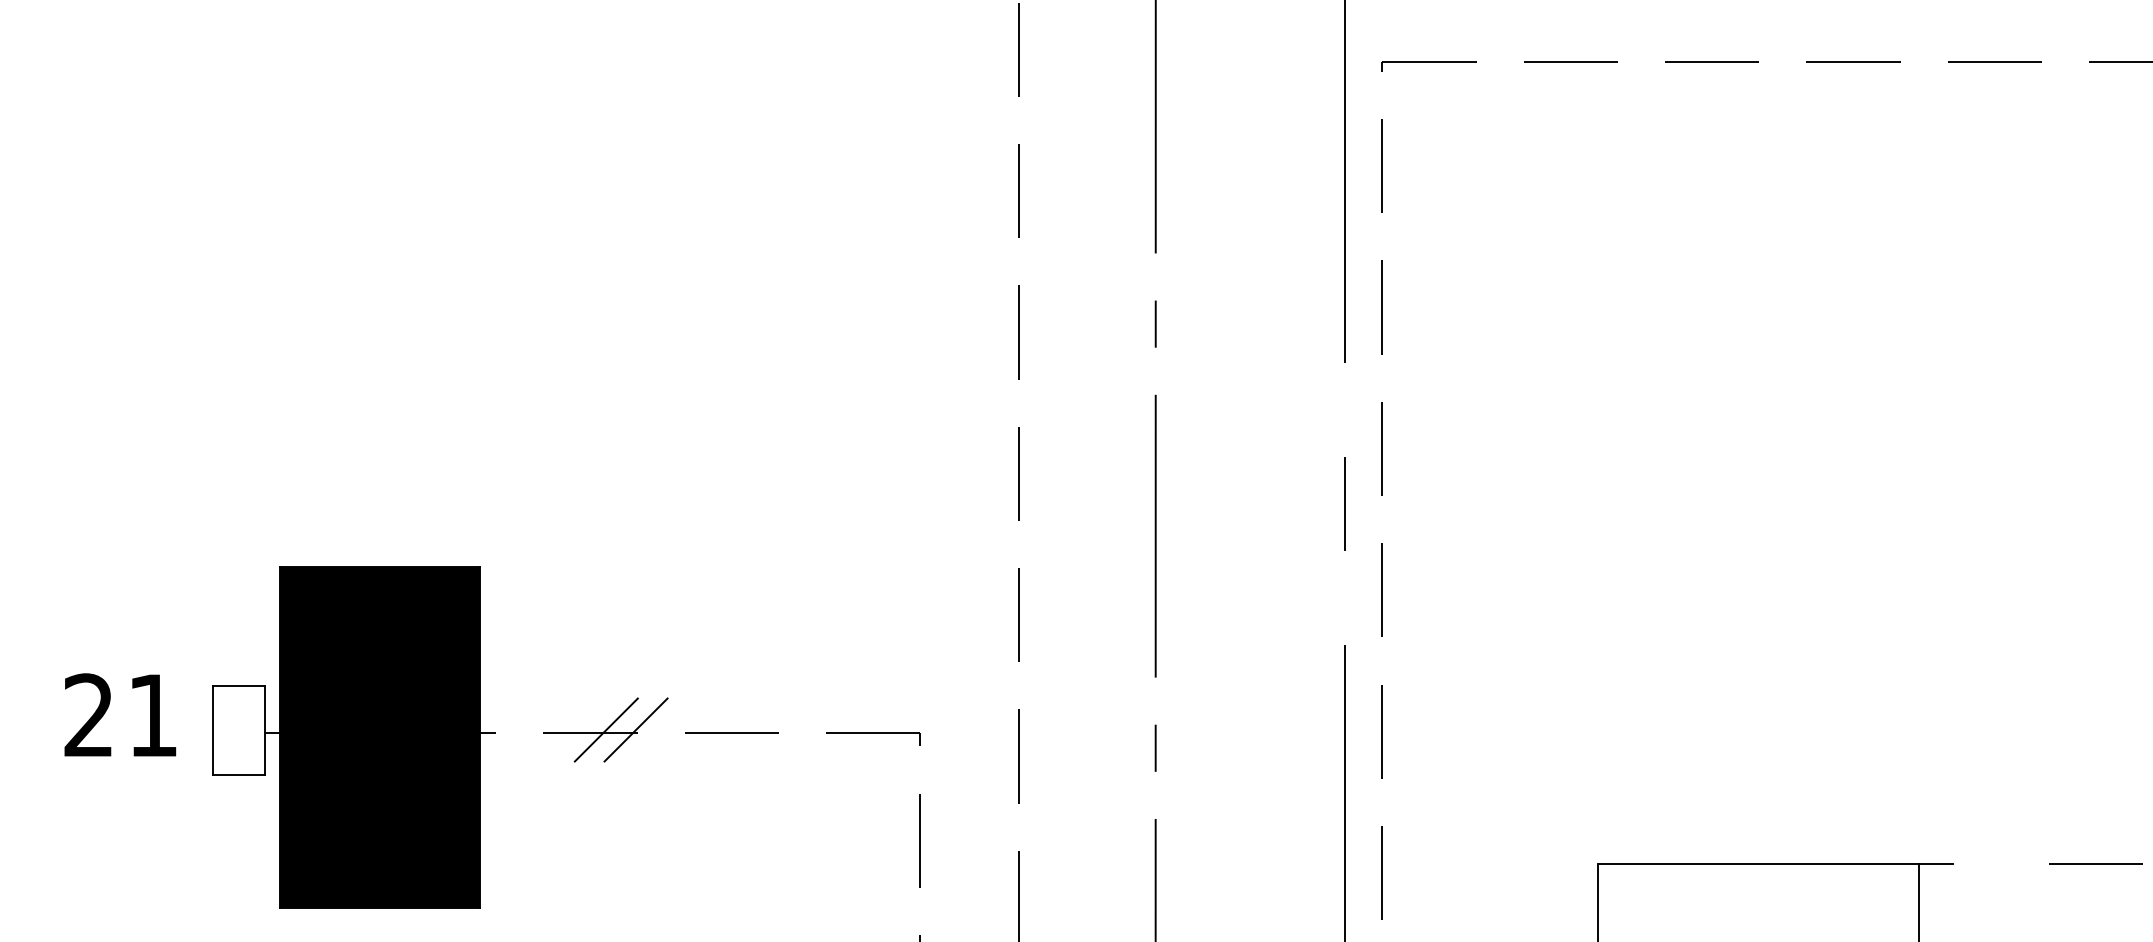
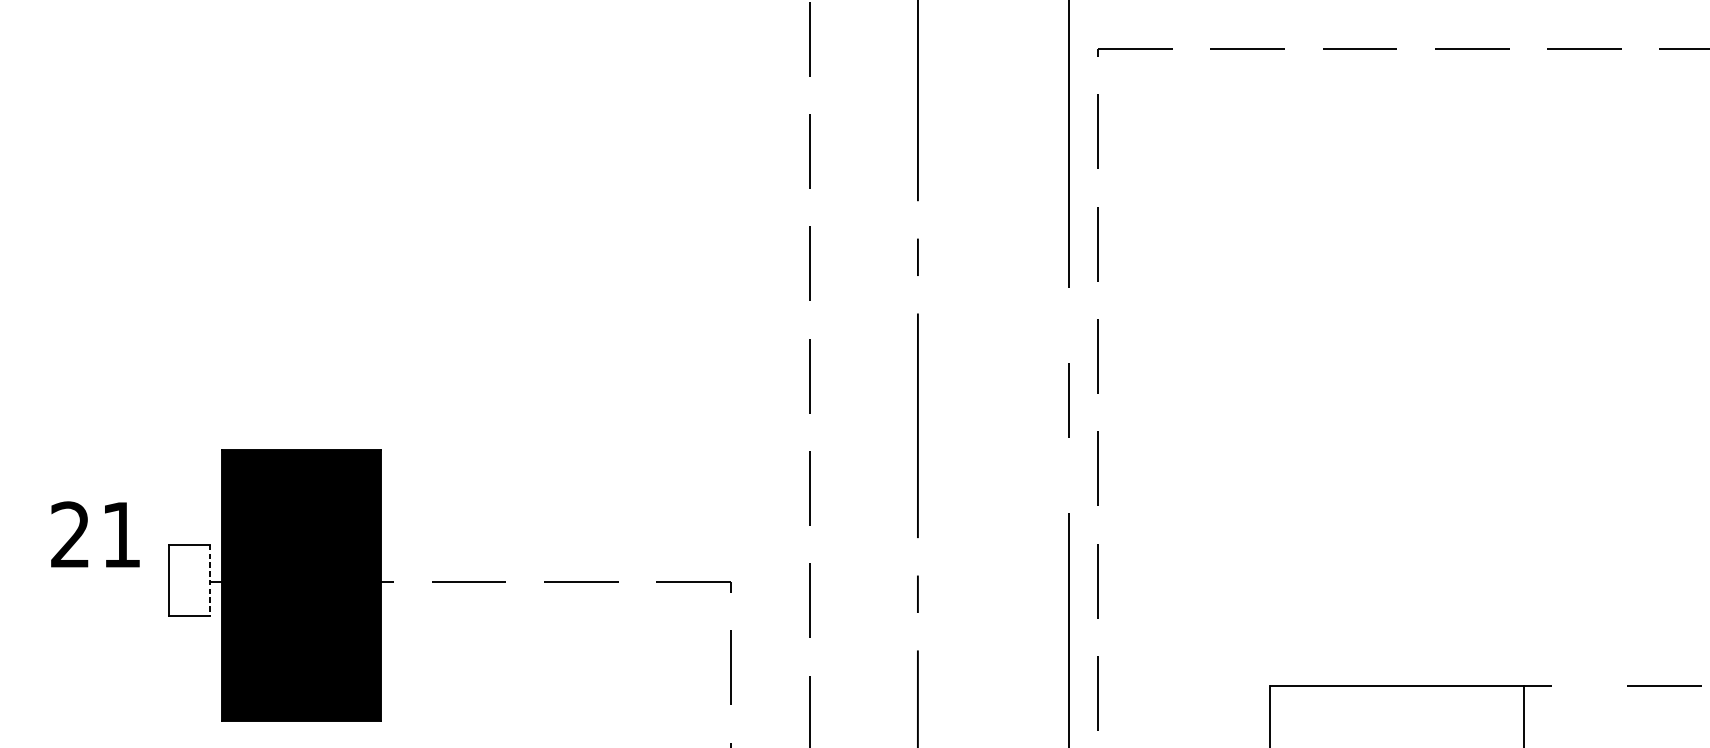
text: (120, 714) -> (95, 534), moved
line: (605, 729) -> (480, 579), removed
line: (635, 729) -> (504, 579), removed
line: (264, 730) -> (209, 580), solid -> dashed

